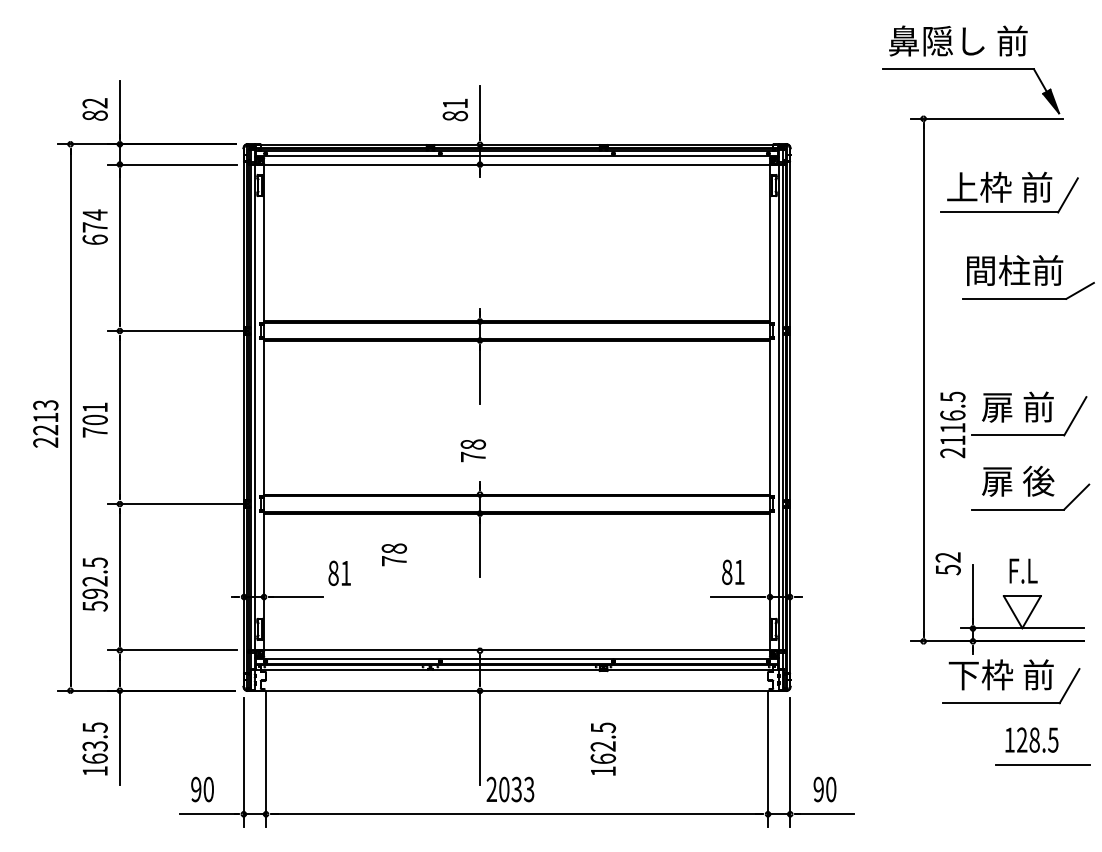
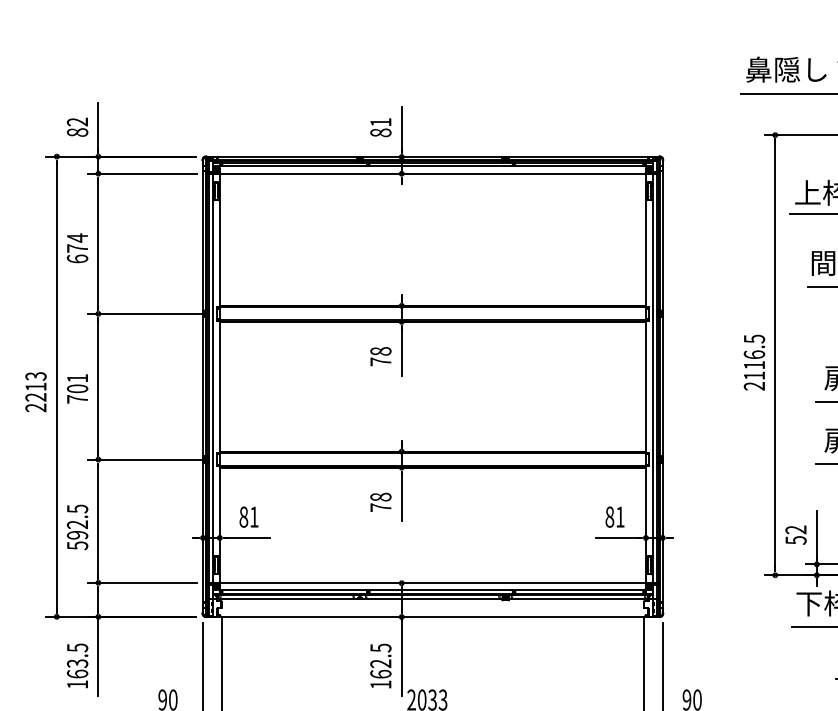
text: (94, 226) -> (77, 247), moved
text: (952, 424) -> (754, 362), moved
text: (472, 450) -> (380, 356), moved
text: (393, 554) -> (380, 502), moved
text: (947, 563) -> (795, 534), moved
text: (339, 572) -> (248, 516), moved
text: (602, 748) -> (380, 665), moved

